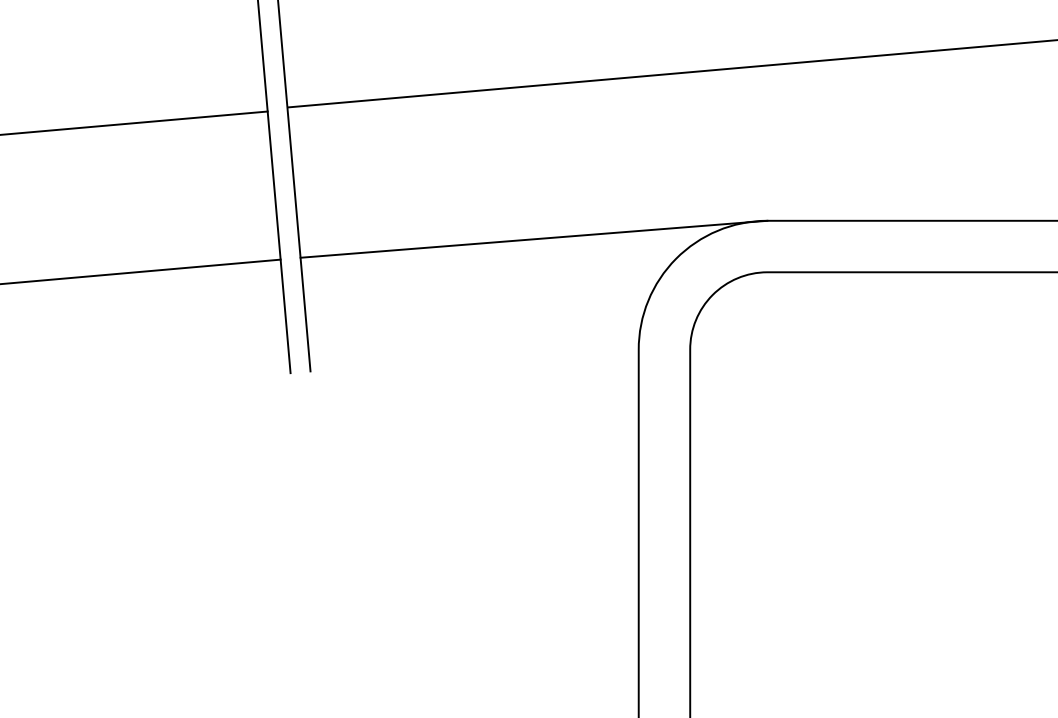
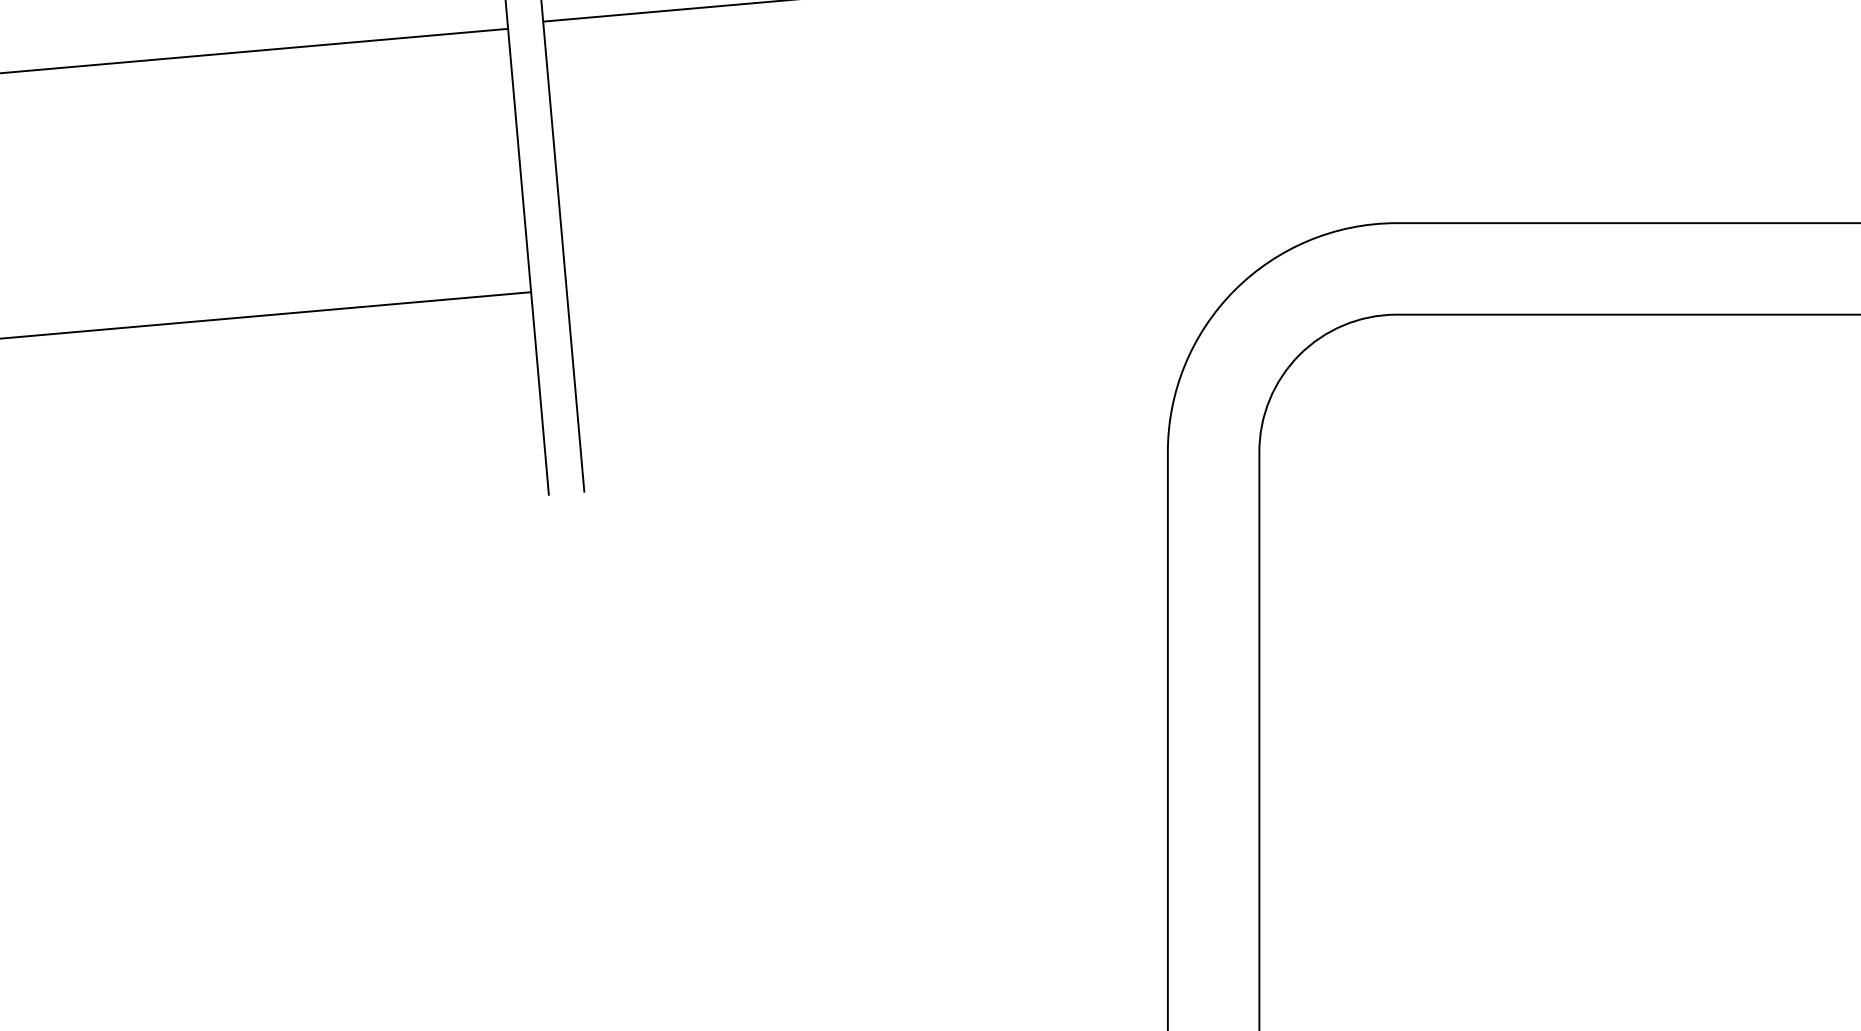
line: (533, 238) -> (980, 254), removed

